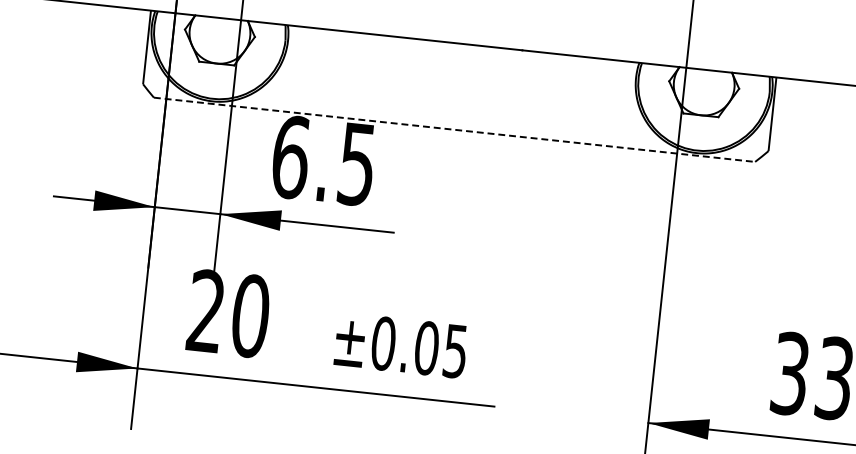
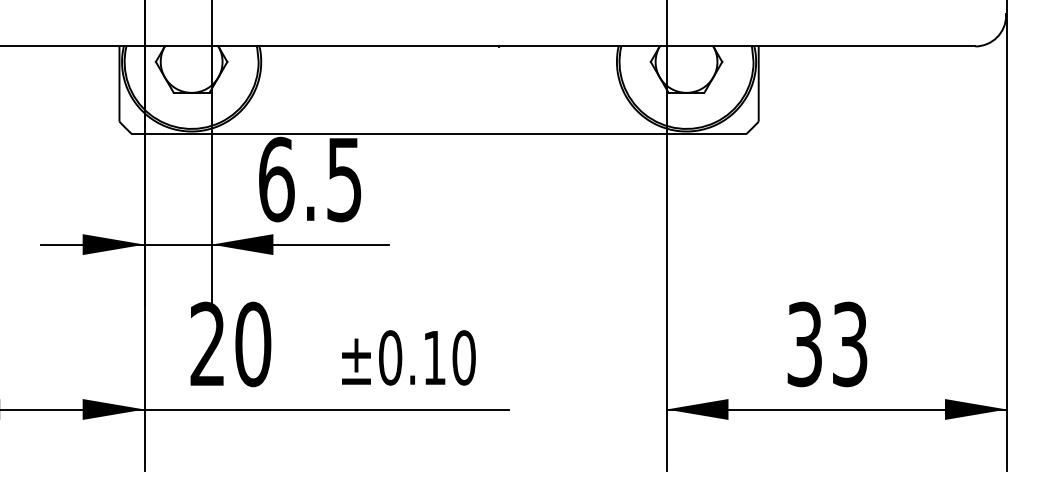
line: (454, 130) -> (439, 134), dashed -> solid
text: (441, 349) -> (449, 357), ±0.05 -> ±0.10

